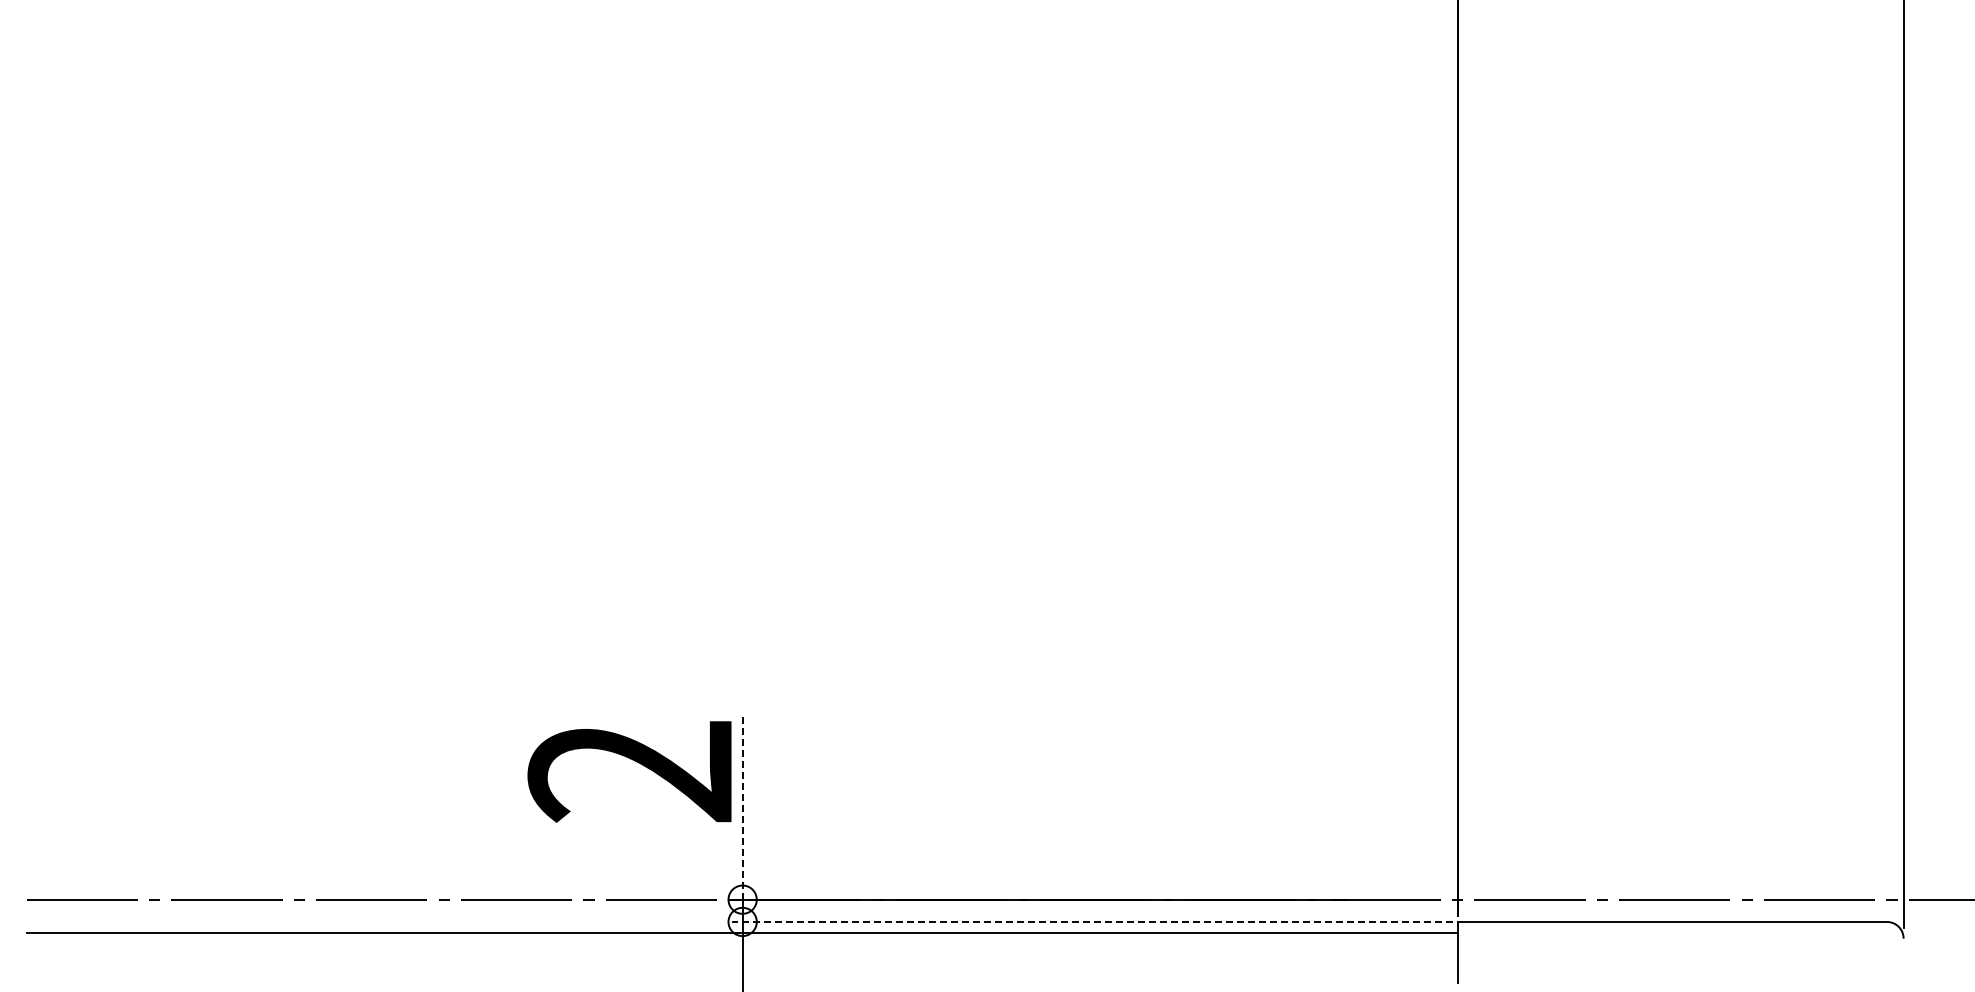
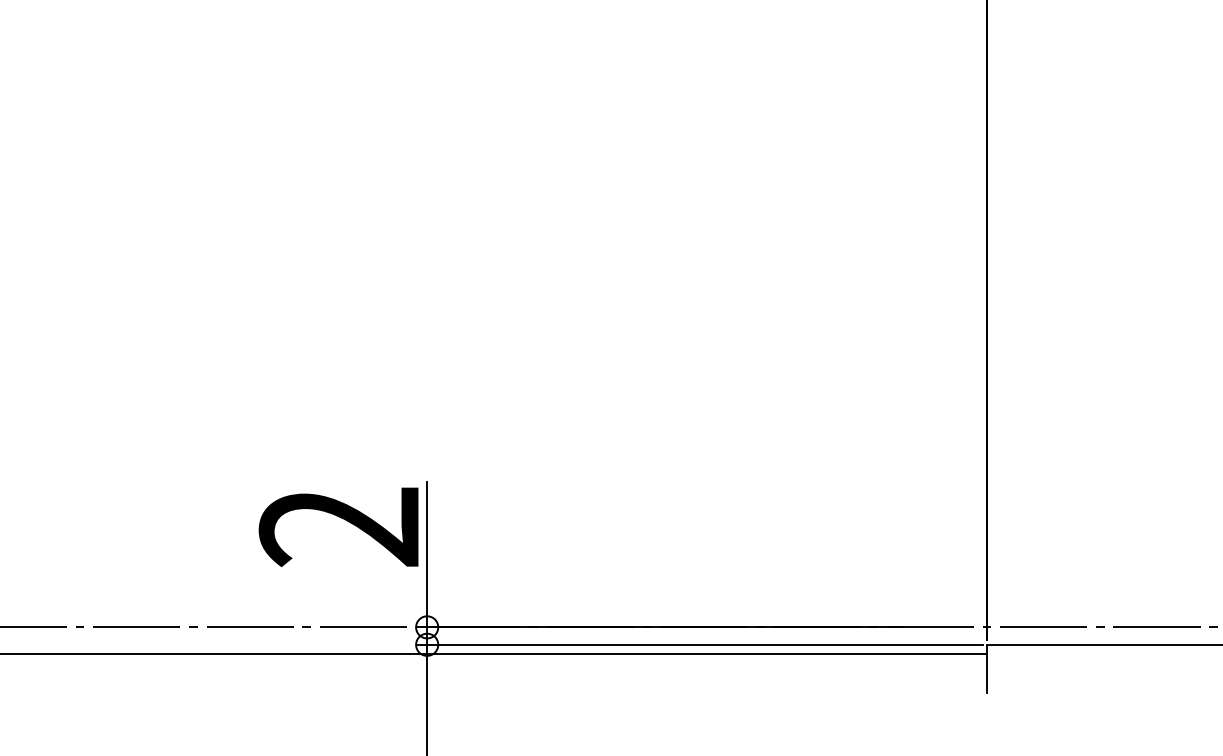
line: (742, 806) -> (427, 554), dashed -> solid
line: (1092, 921) -> (701, 644), dashed -> solid

